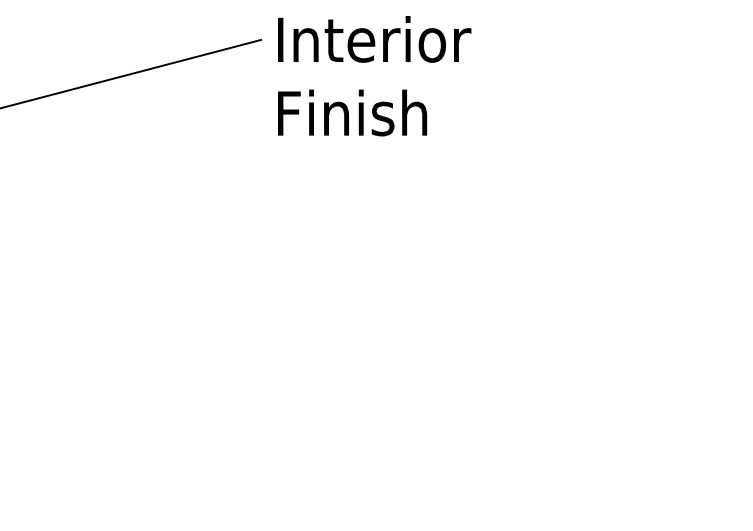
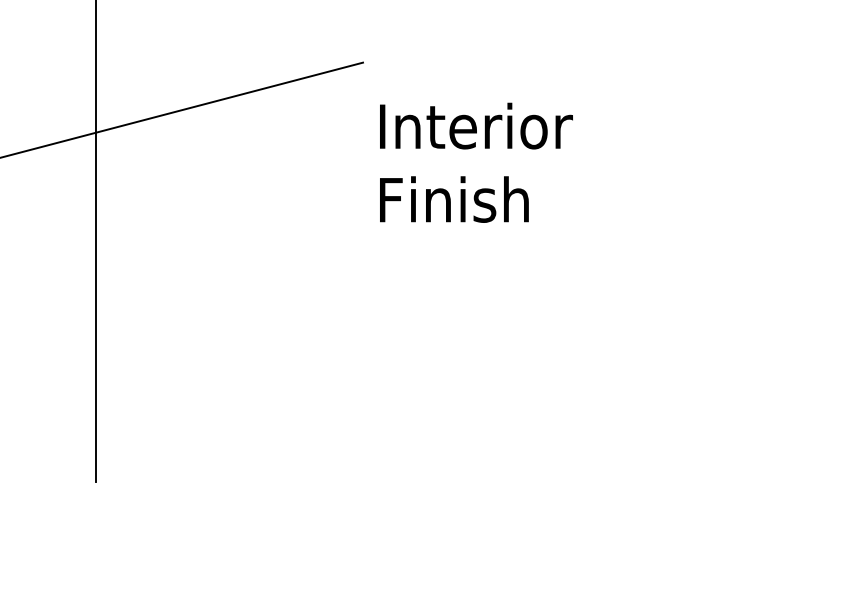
text: (374, 75) -> (476, 162), moved

